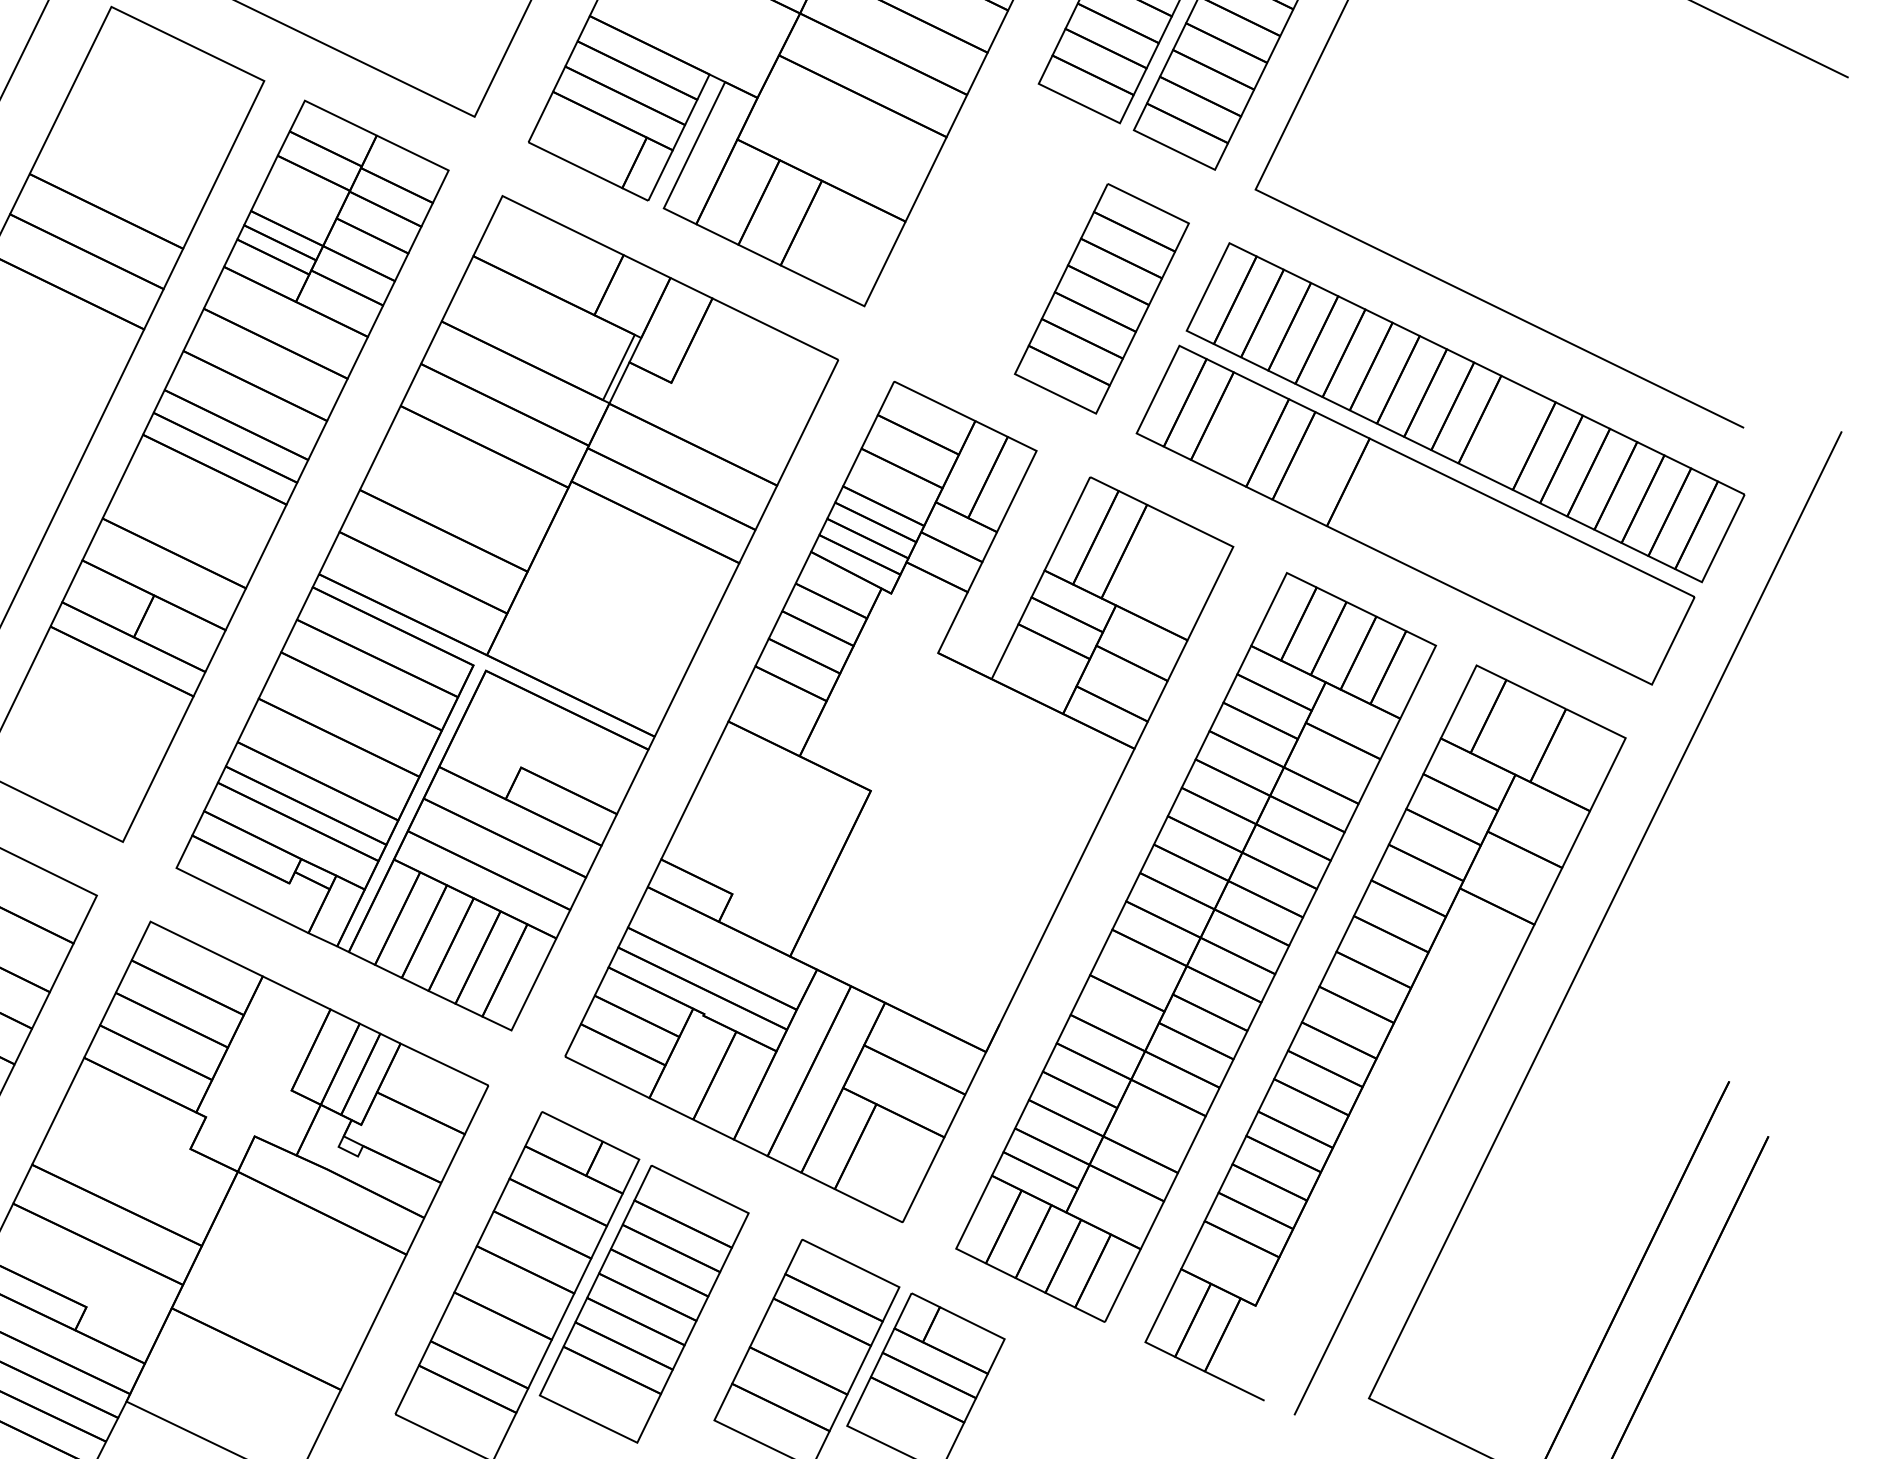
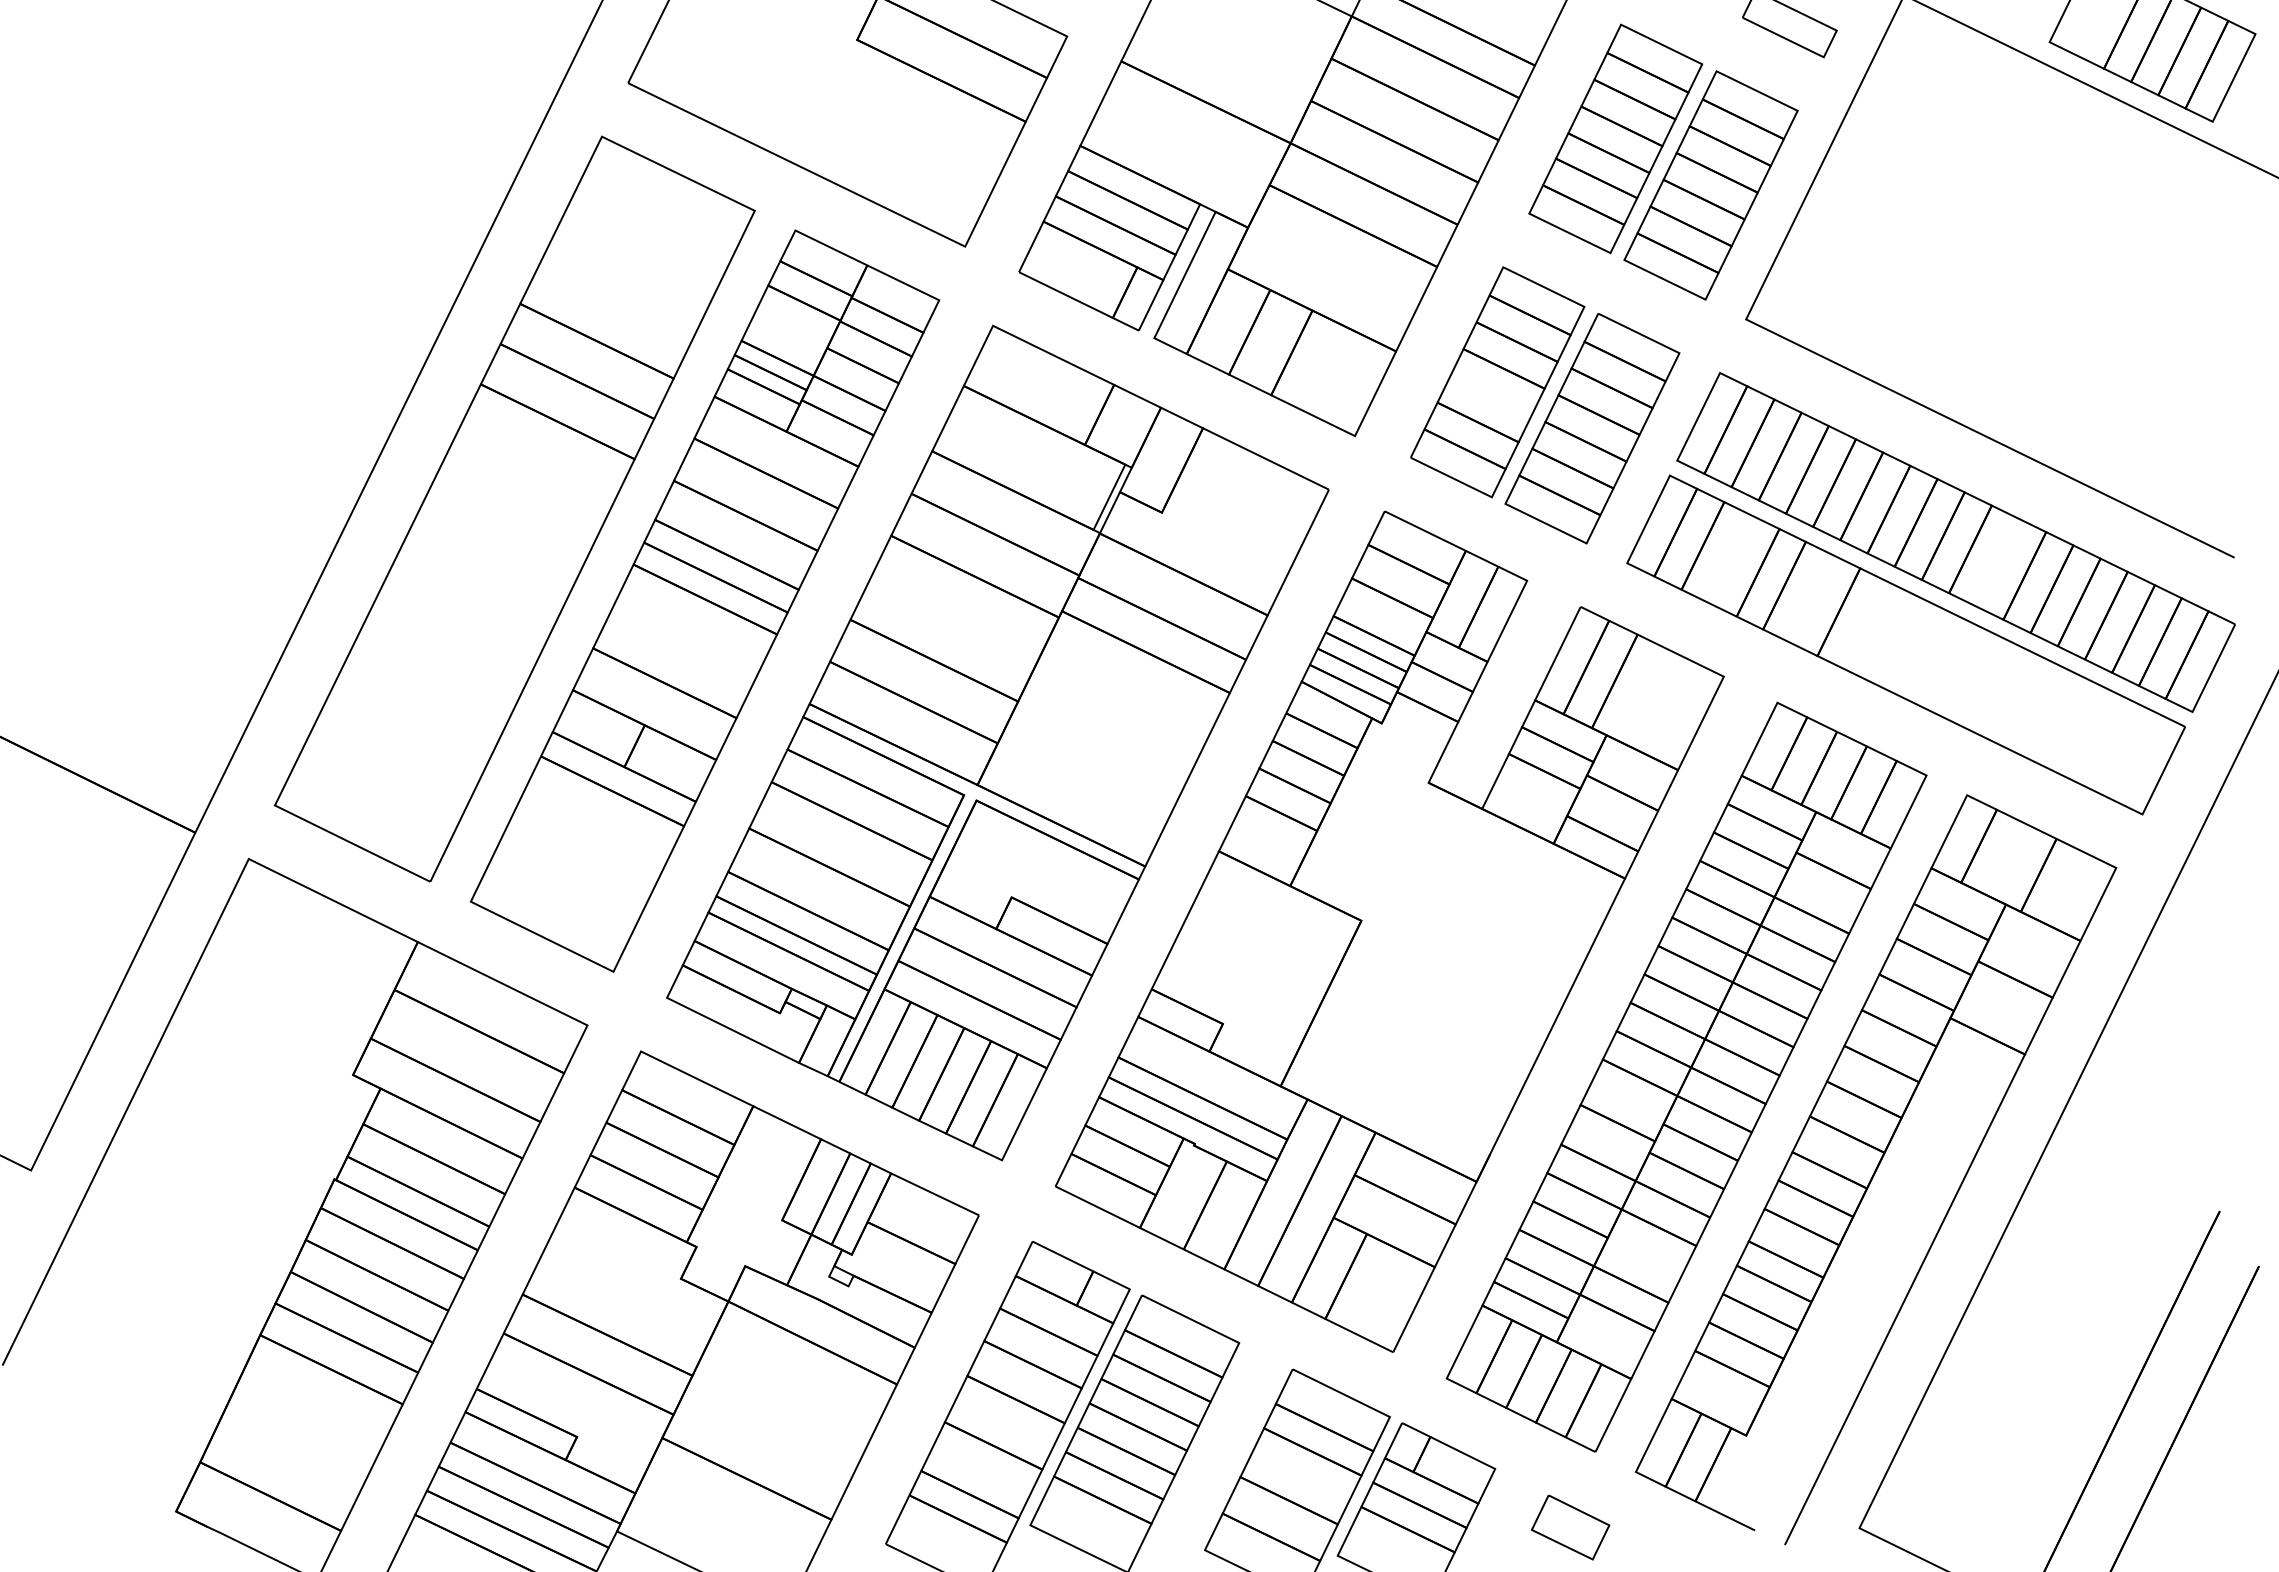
part: (1006, 252) -> (1497, 382), added
part: (1079, 1397) -> (1570, 1527), added

